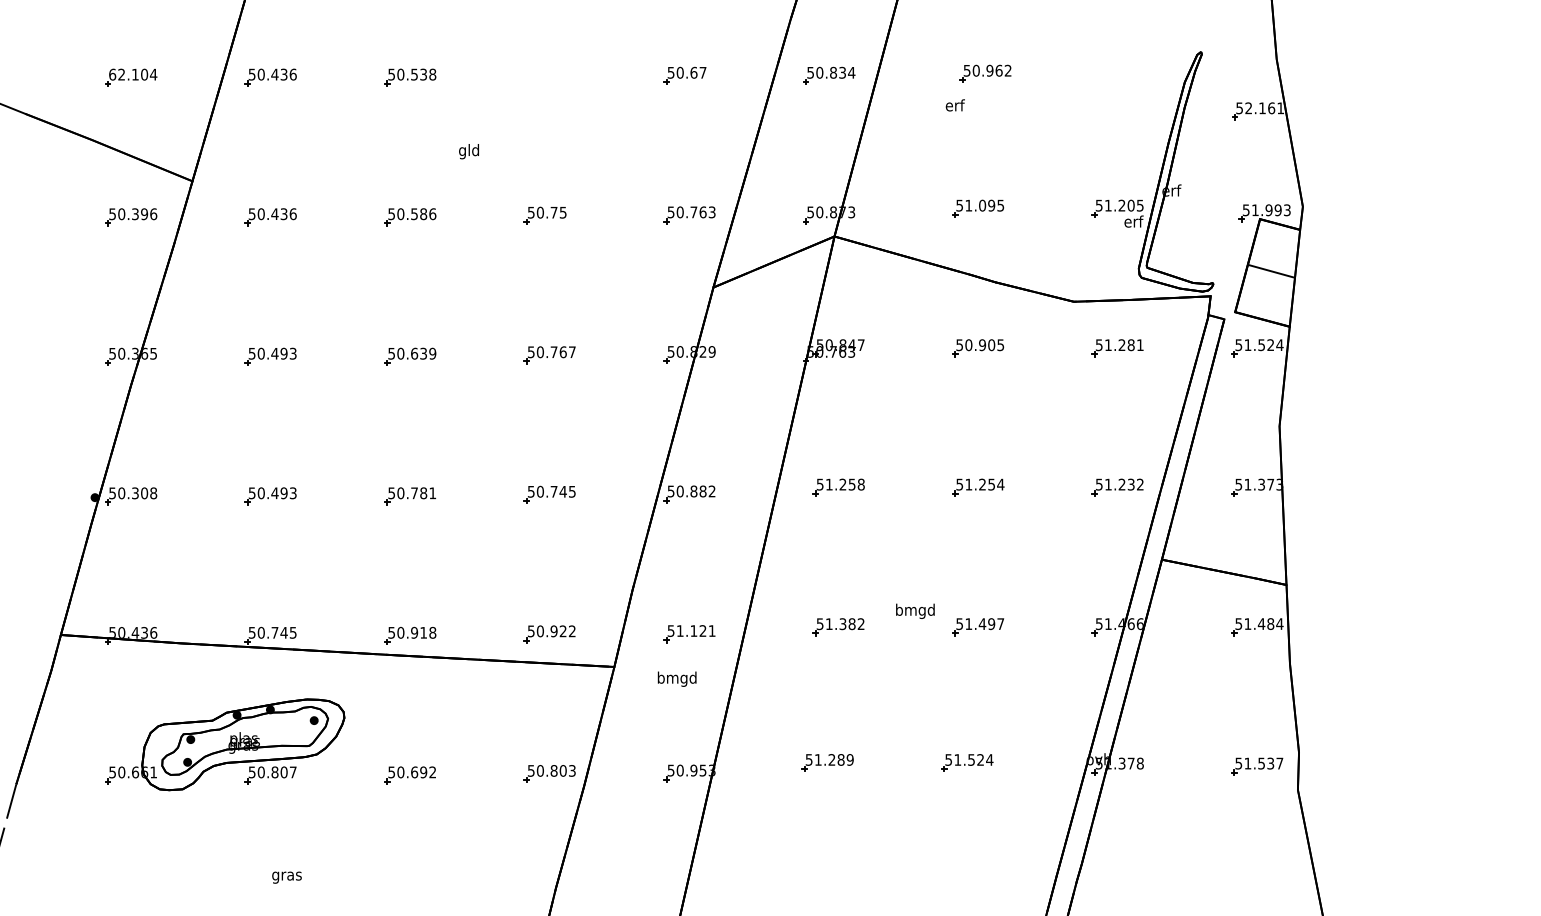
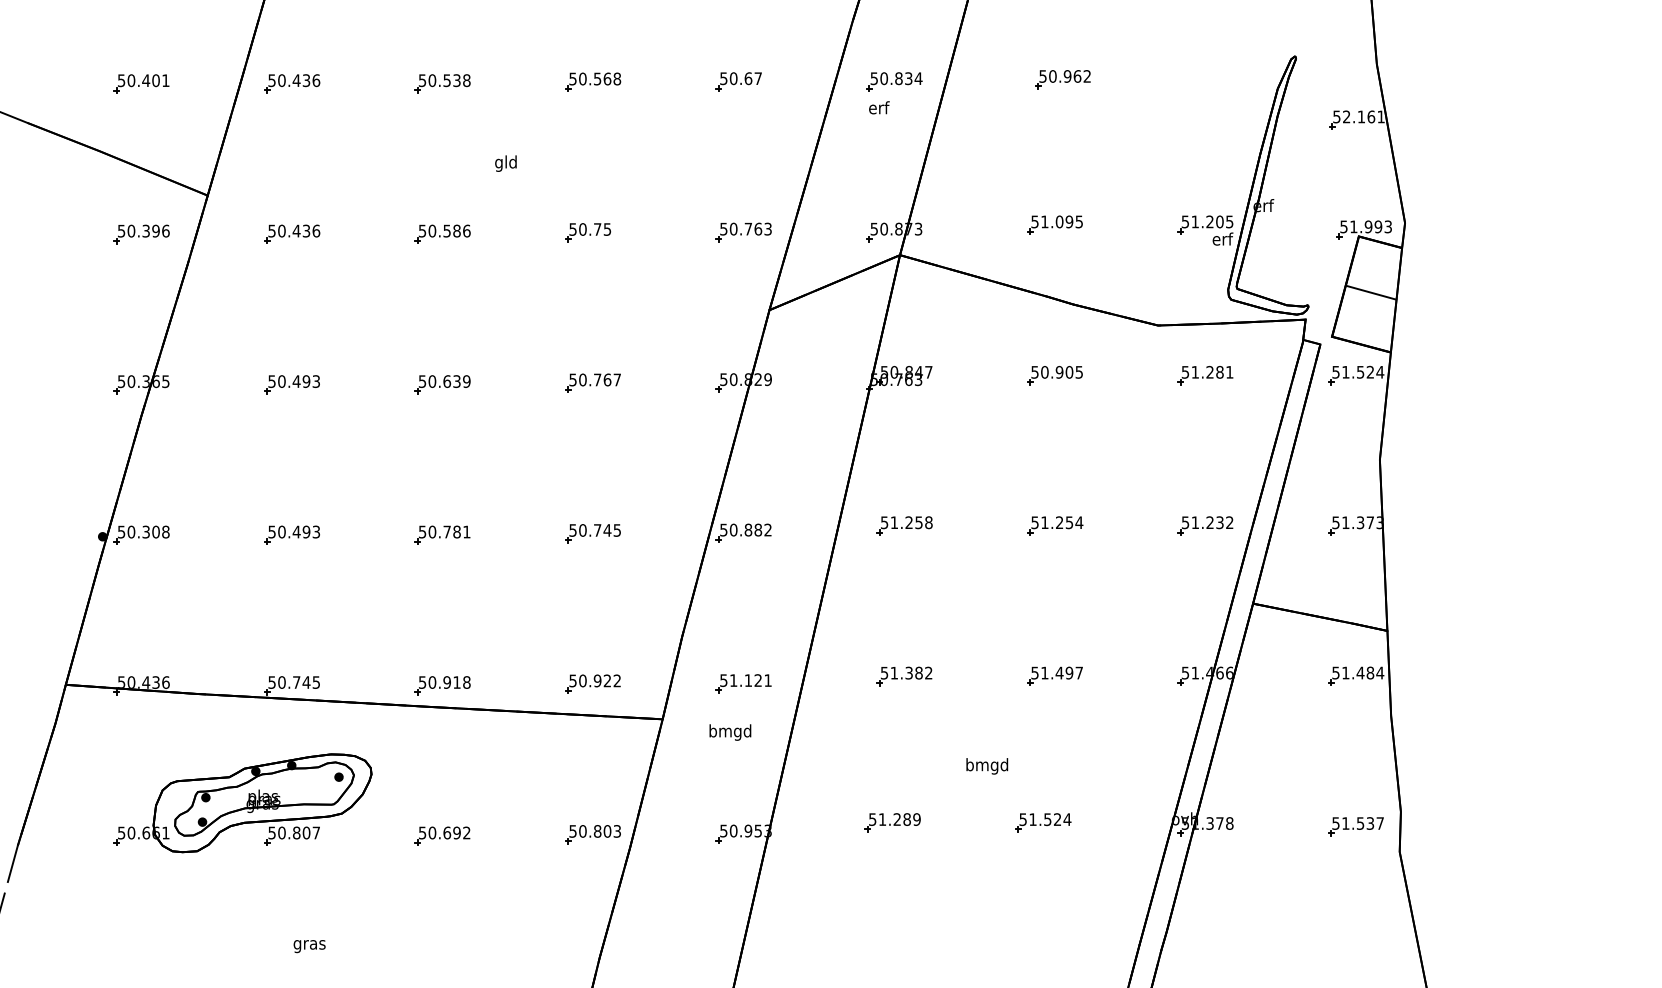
text: (132, 74) -> (143, 80), 62.104 -> 50.401
part: (550, 75) -> (593, 81), added
text: (955, 105) -> (879, 107), moved
text: (915, 611) -> (987, 766), moved

